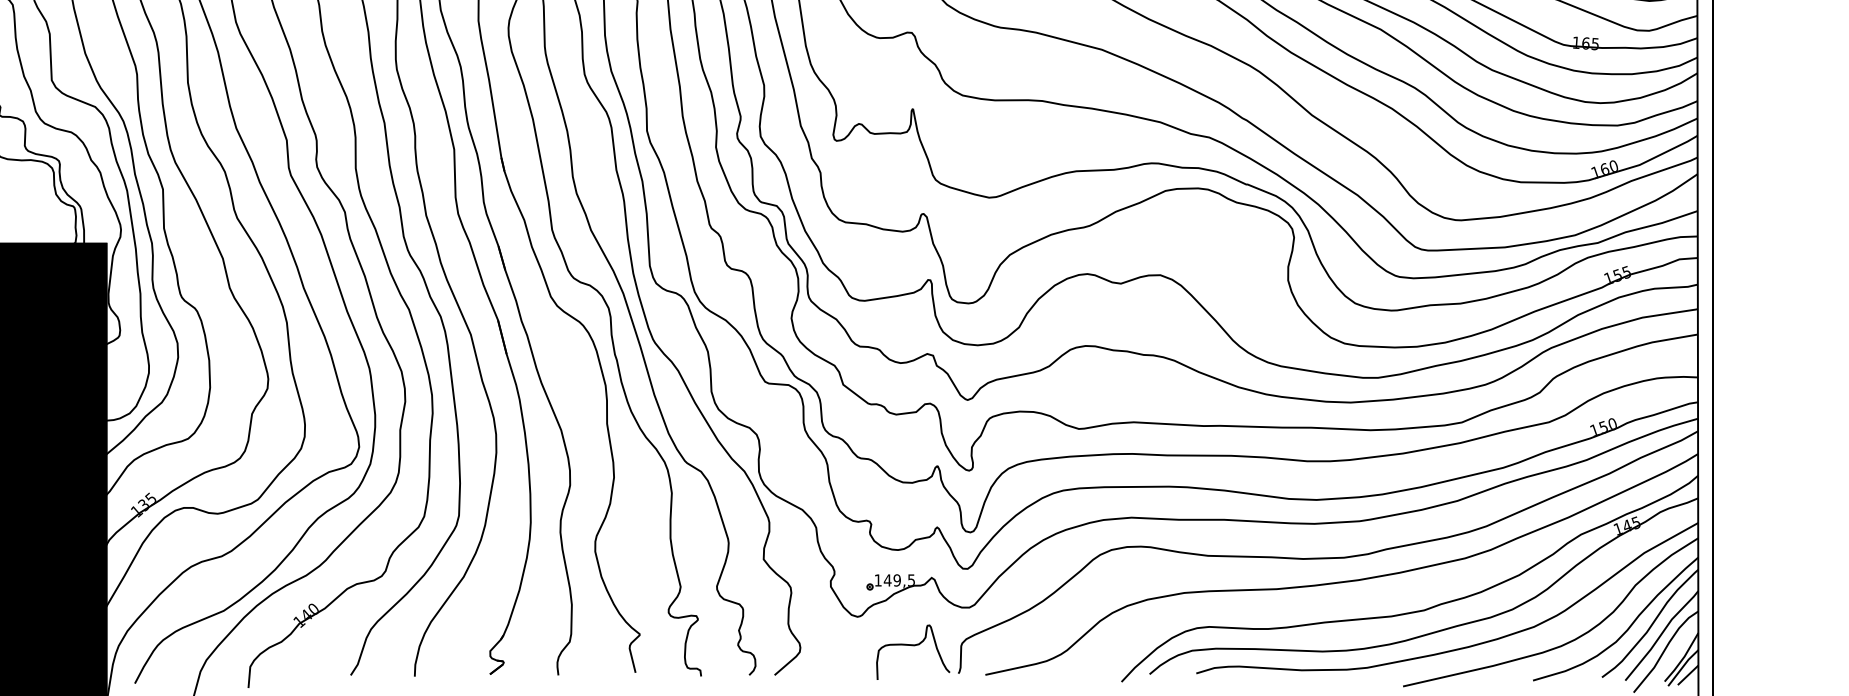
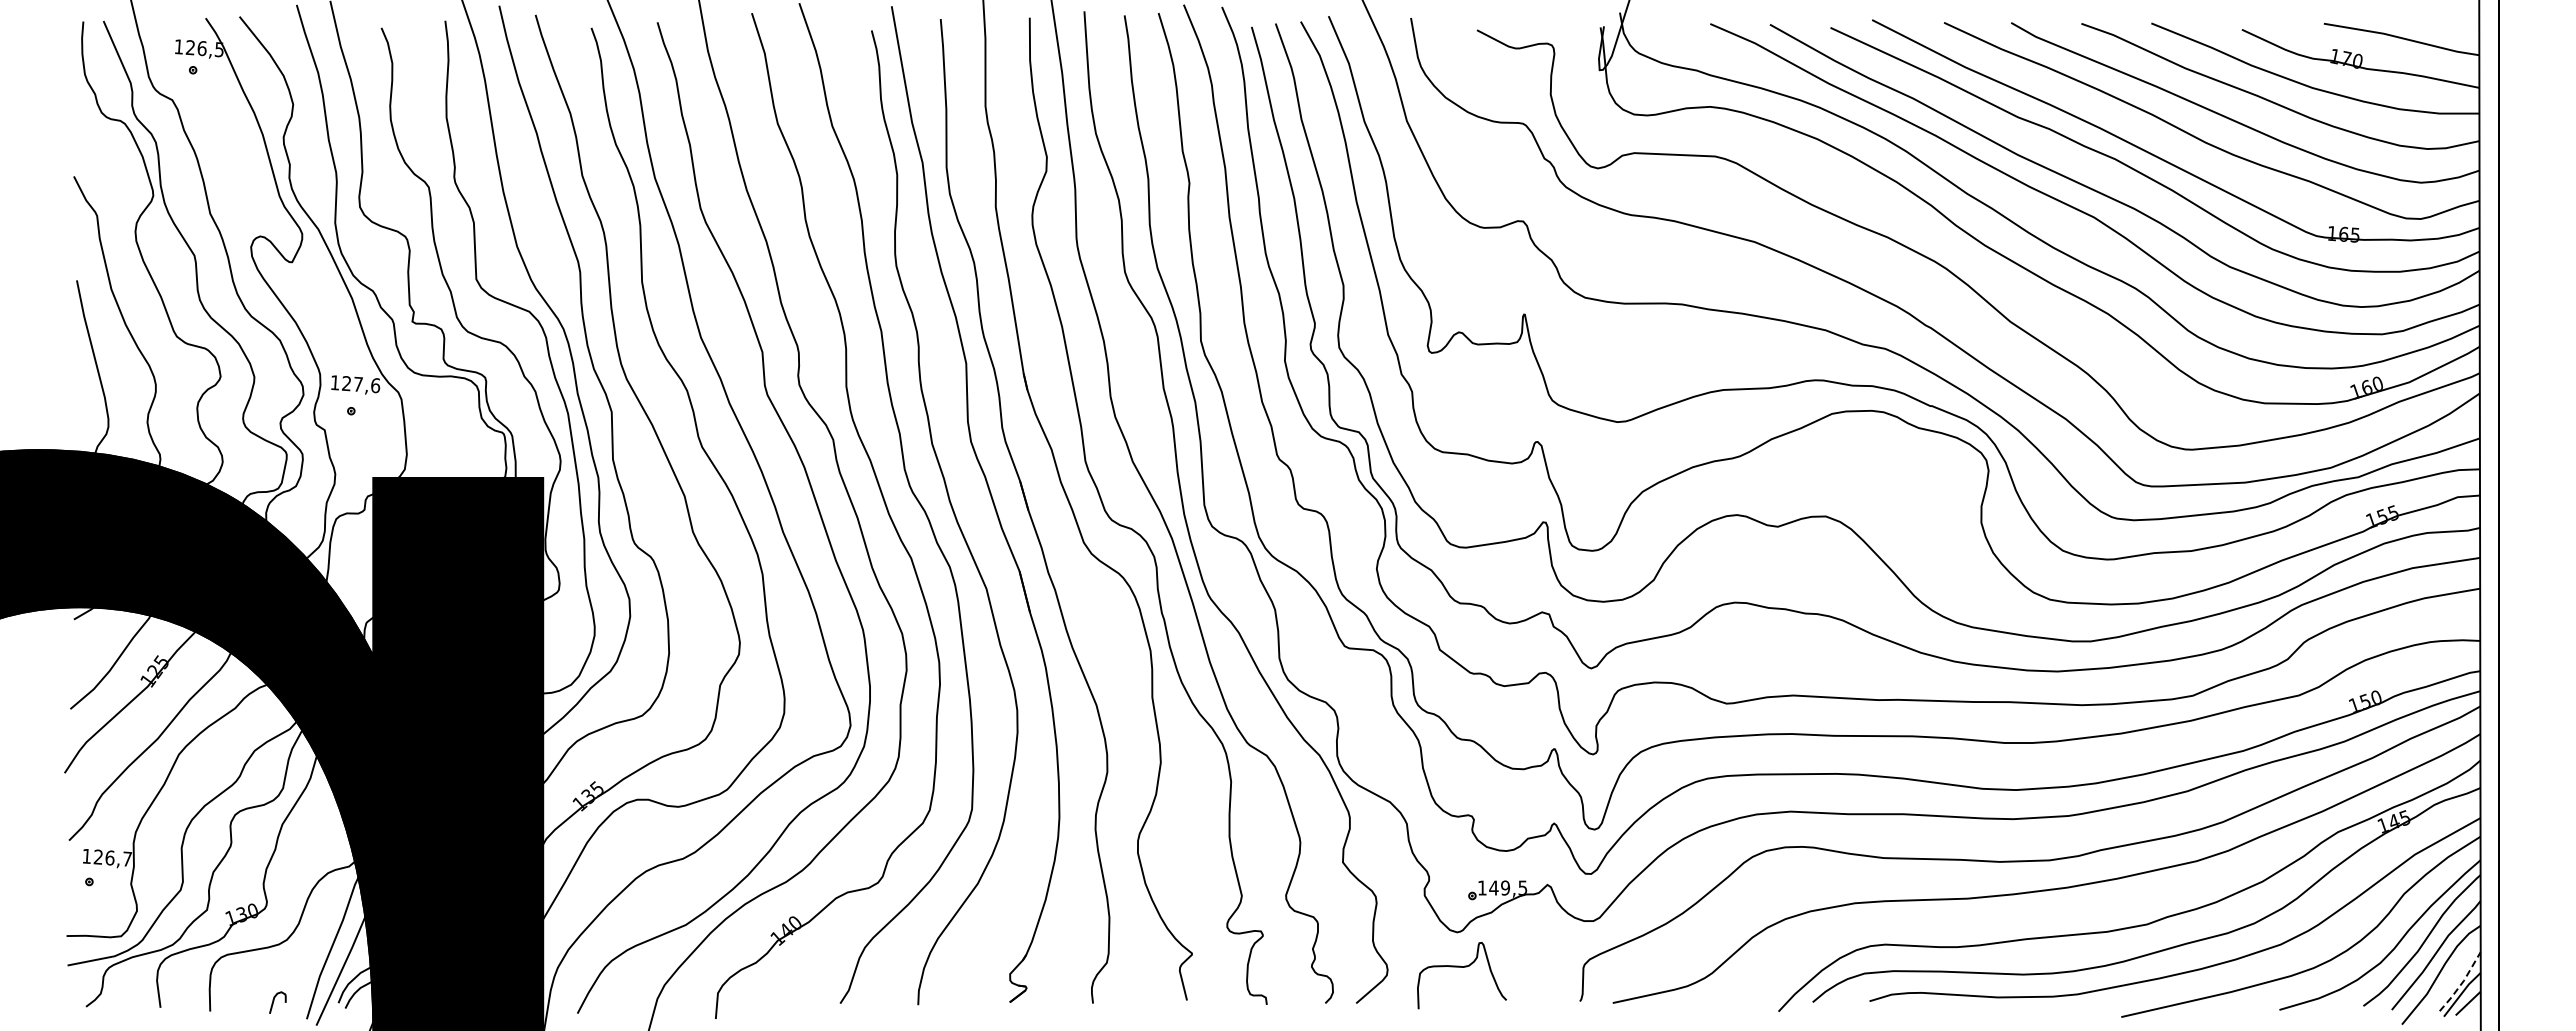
curve: (912, 645) -> (1461, 967), moved
line: (1683, 658) -> (2462, 983), solid -> dashed

